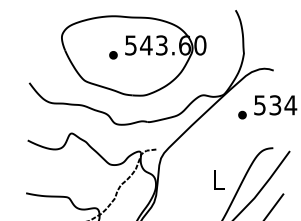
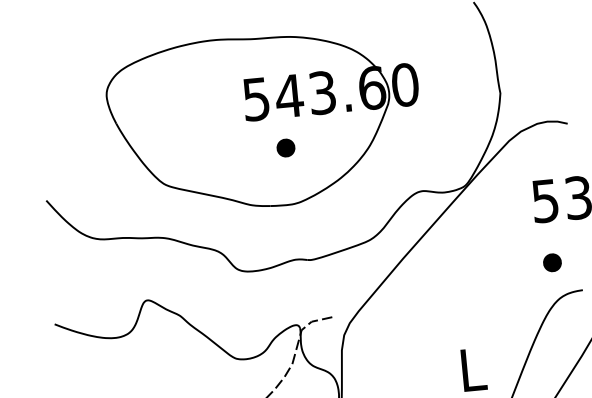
part: (113, 55) -> (286, 148), moved
part: (242, 114) -> (552, 261), moved

